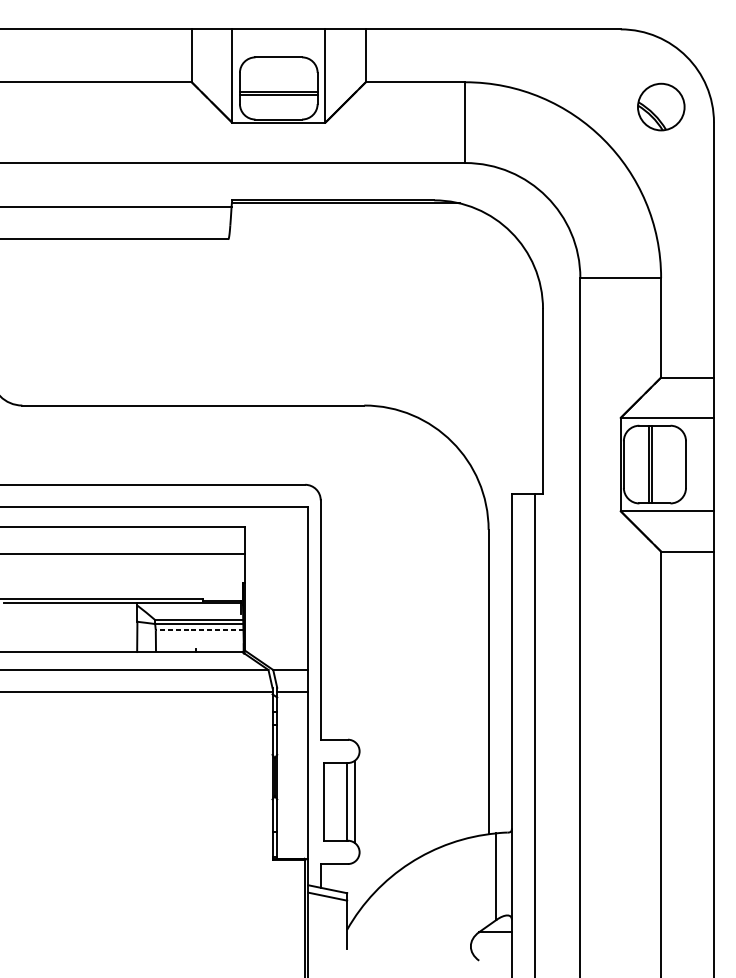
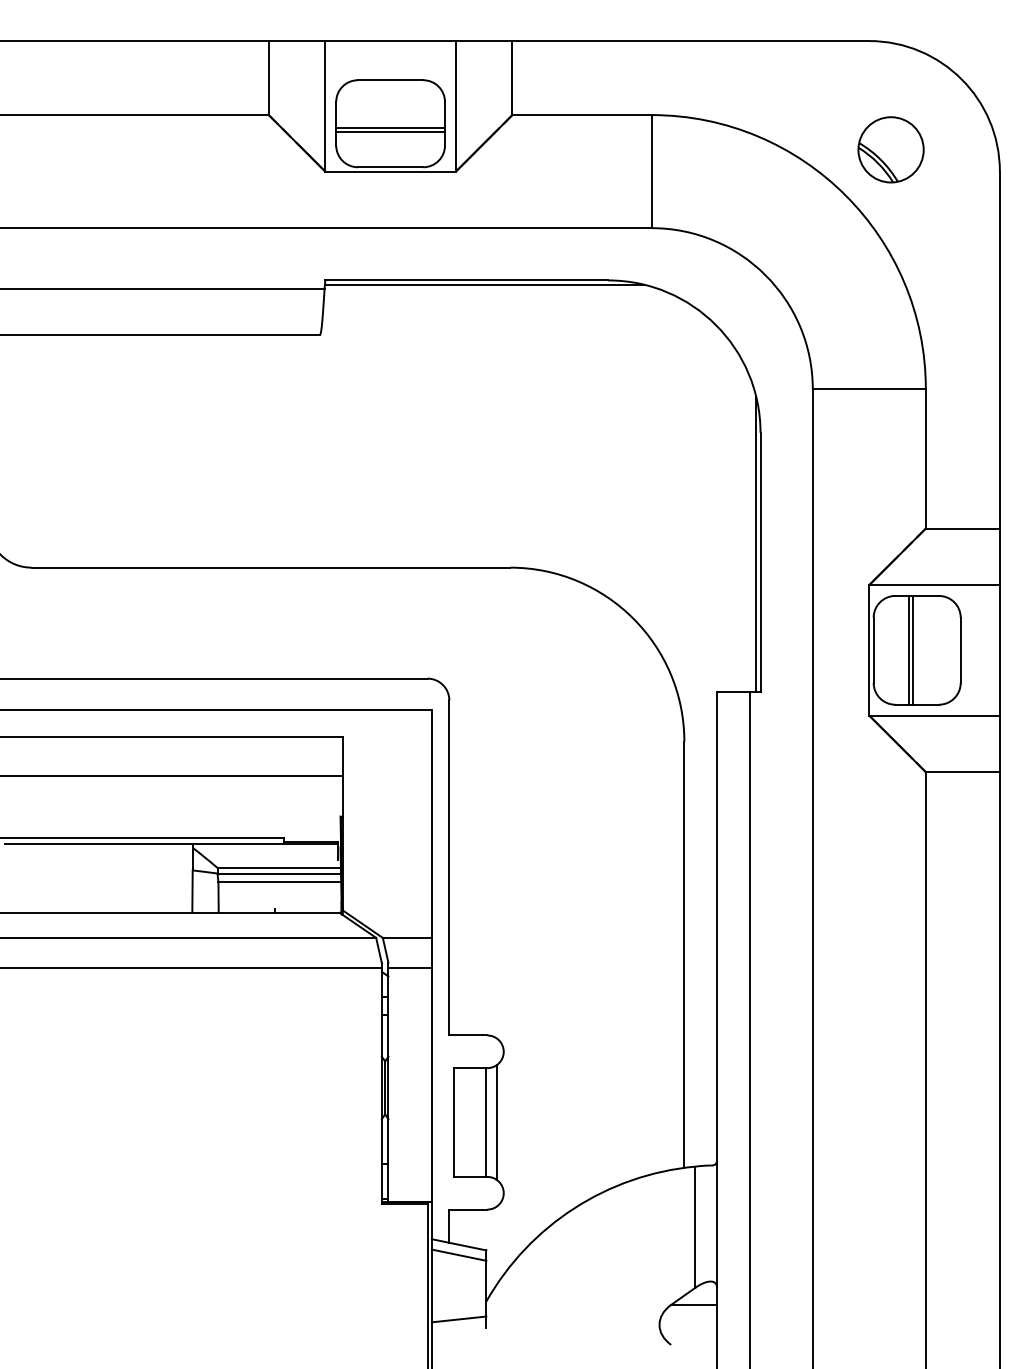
part: (660, 106) -> (890, 149), moved
line: (540, 388) -> (756, 544), added
line: (199, 630) -> (279, 882), dashed -> solid
line: (327, 942) -> (458, 1319), added

